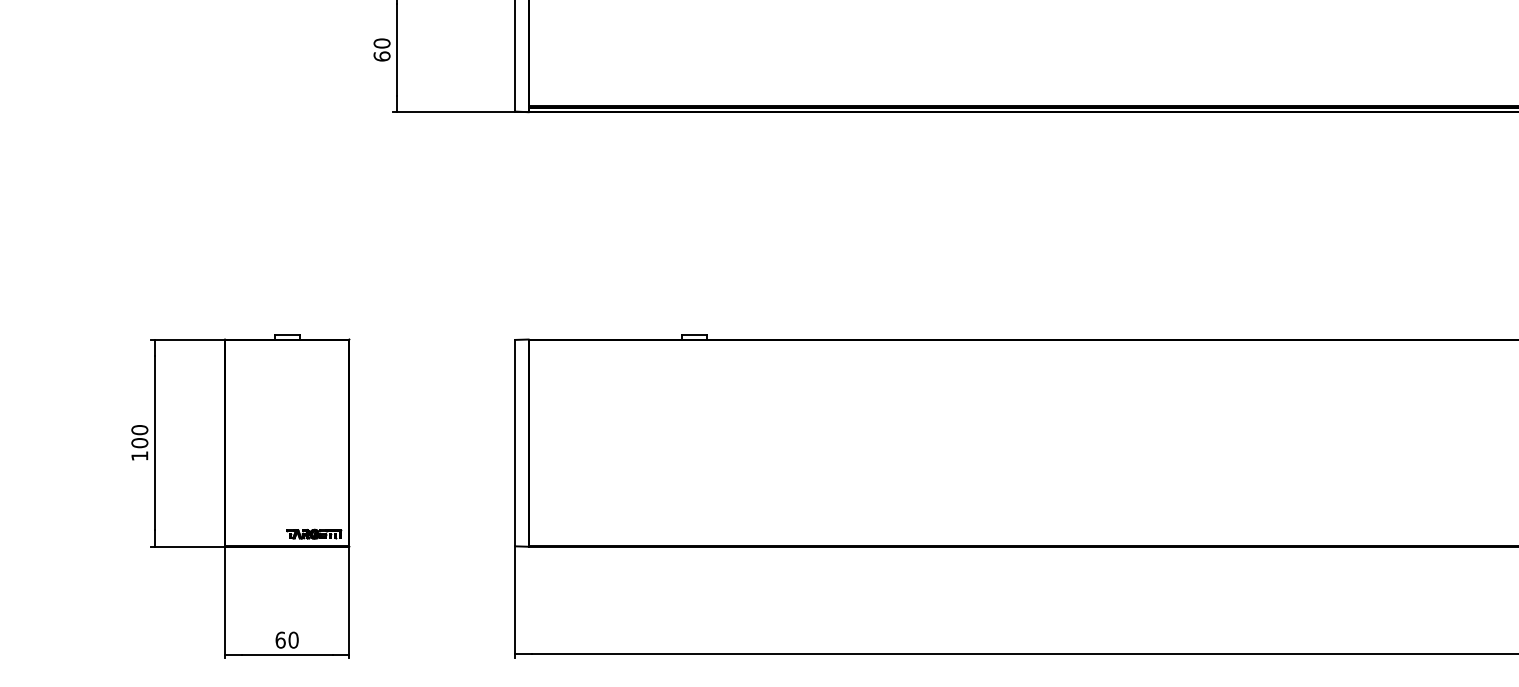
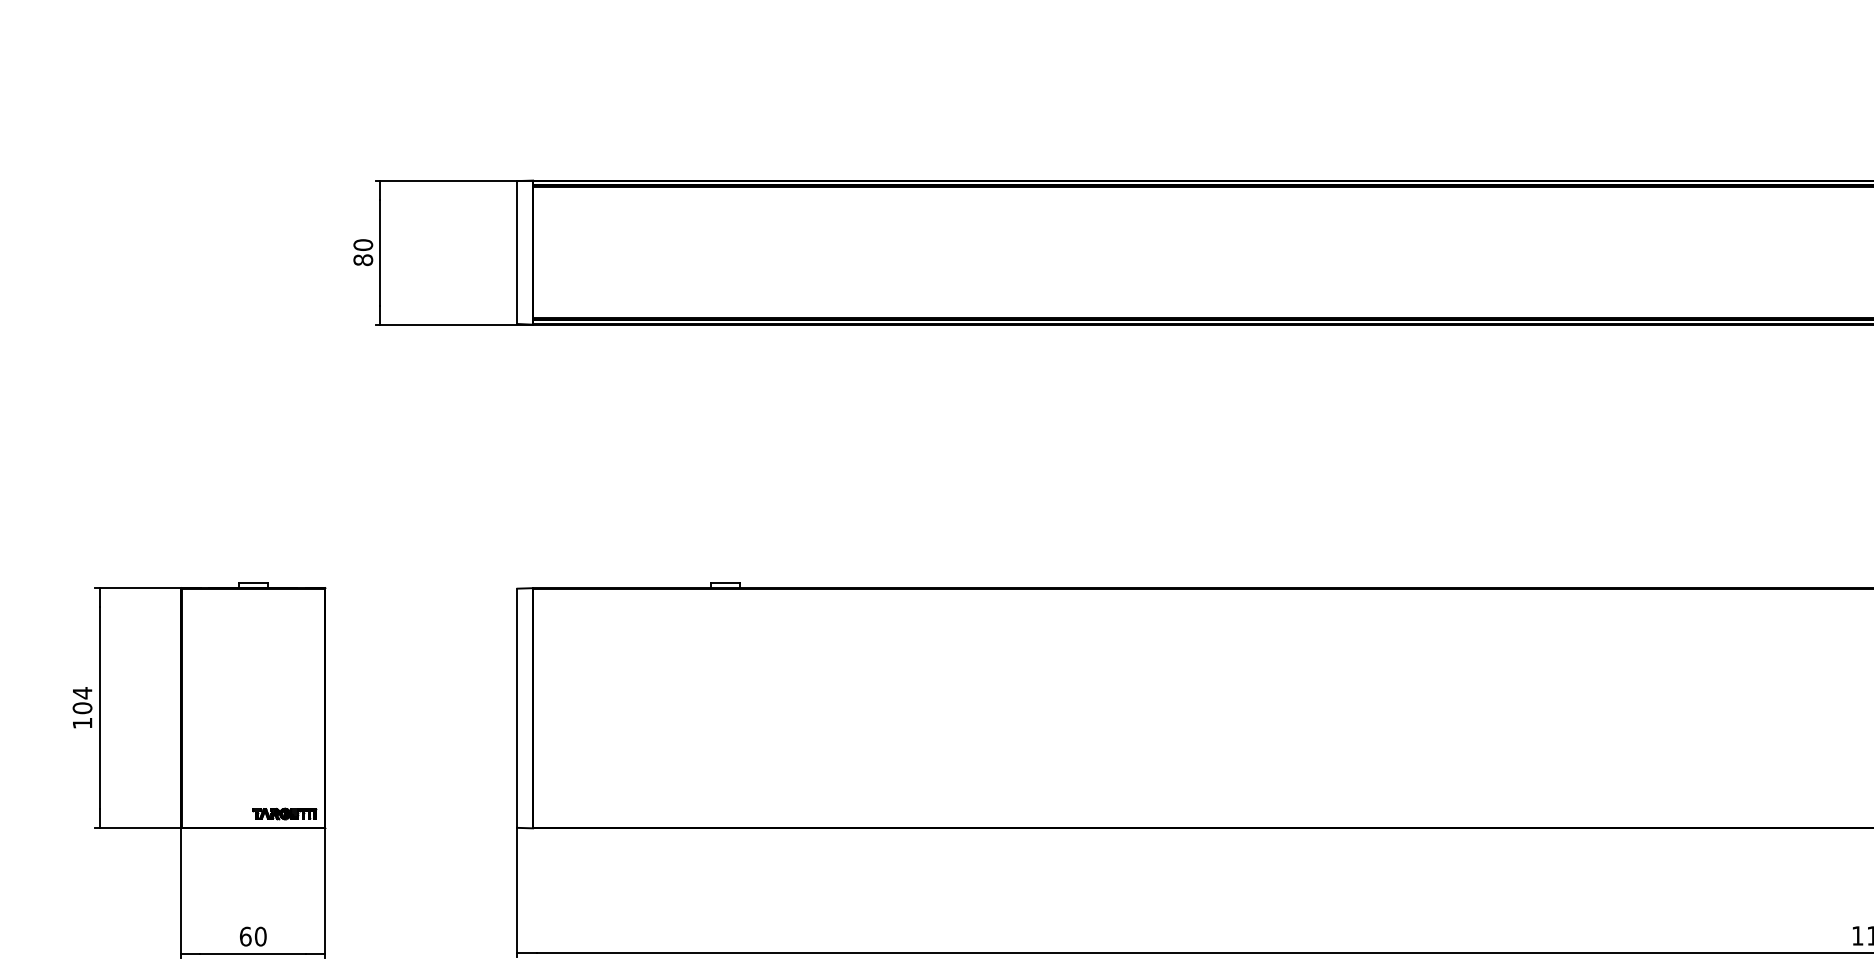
text: (382, 56) -> (363, 260), 60 -> 80
text: (139, 430) -> (82, 693), 100 -> 104

